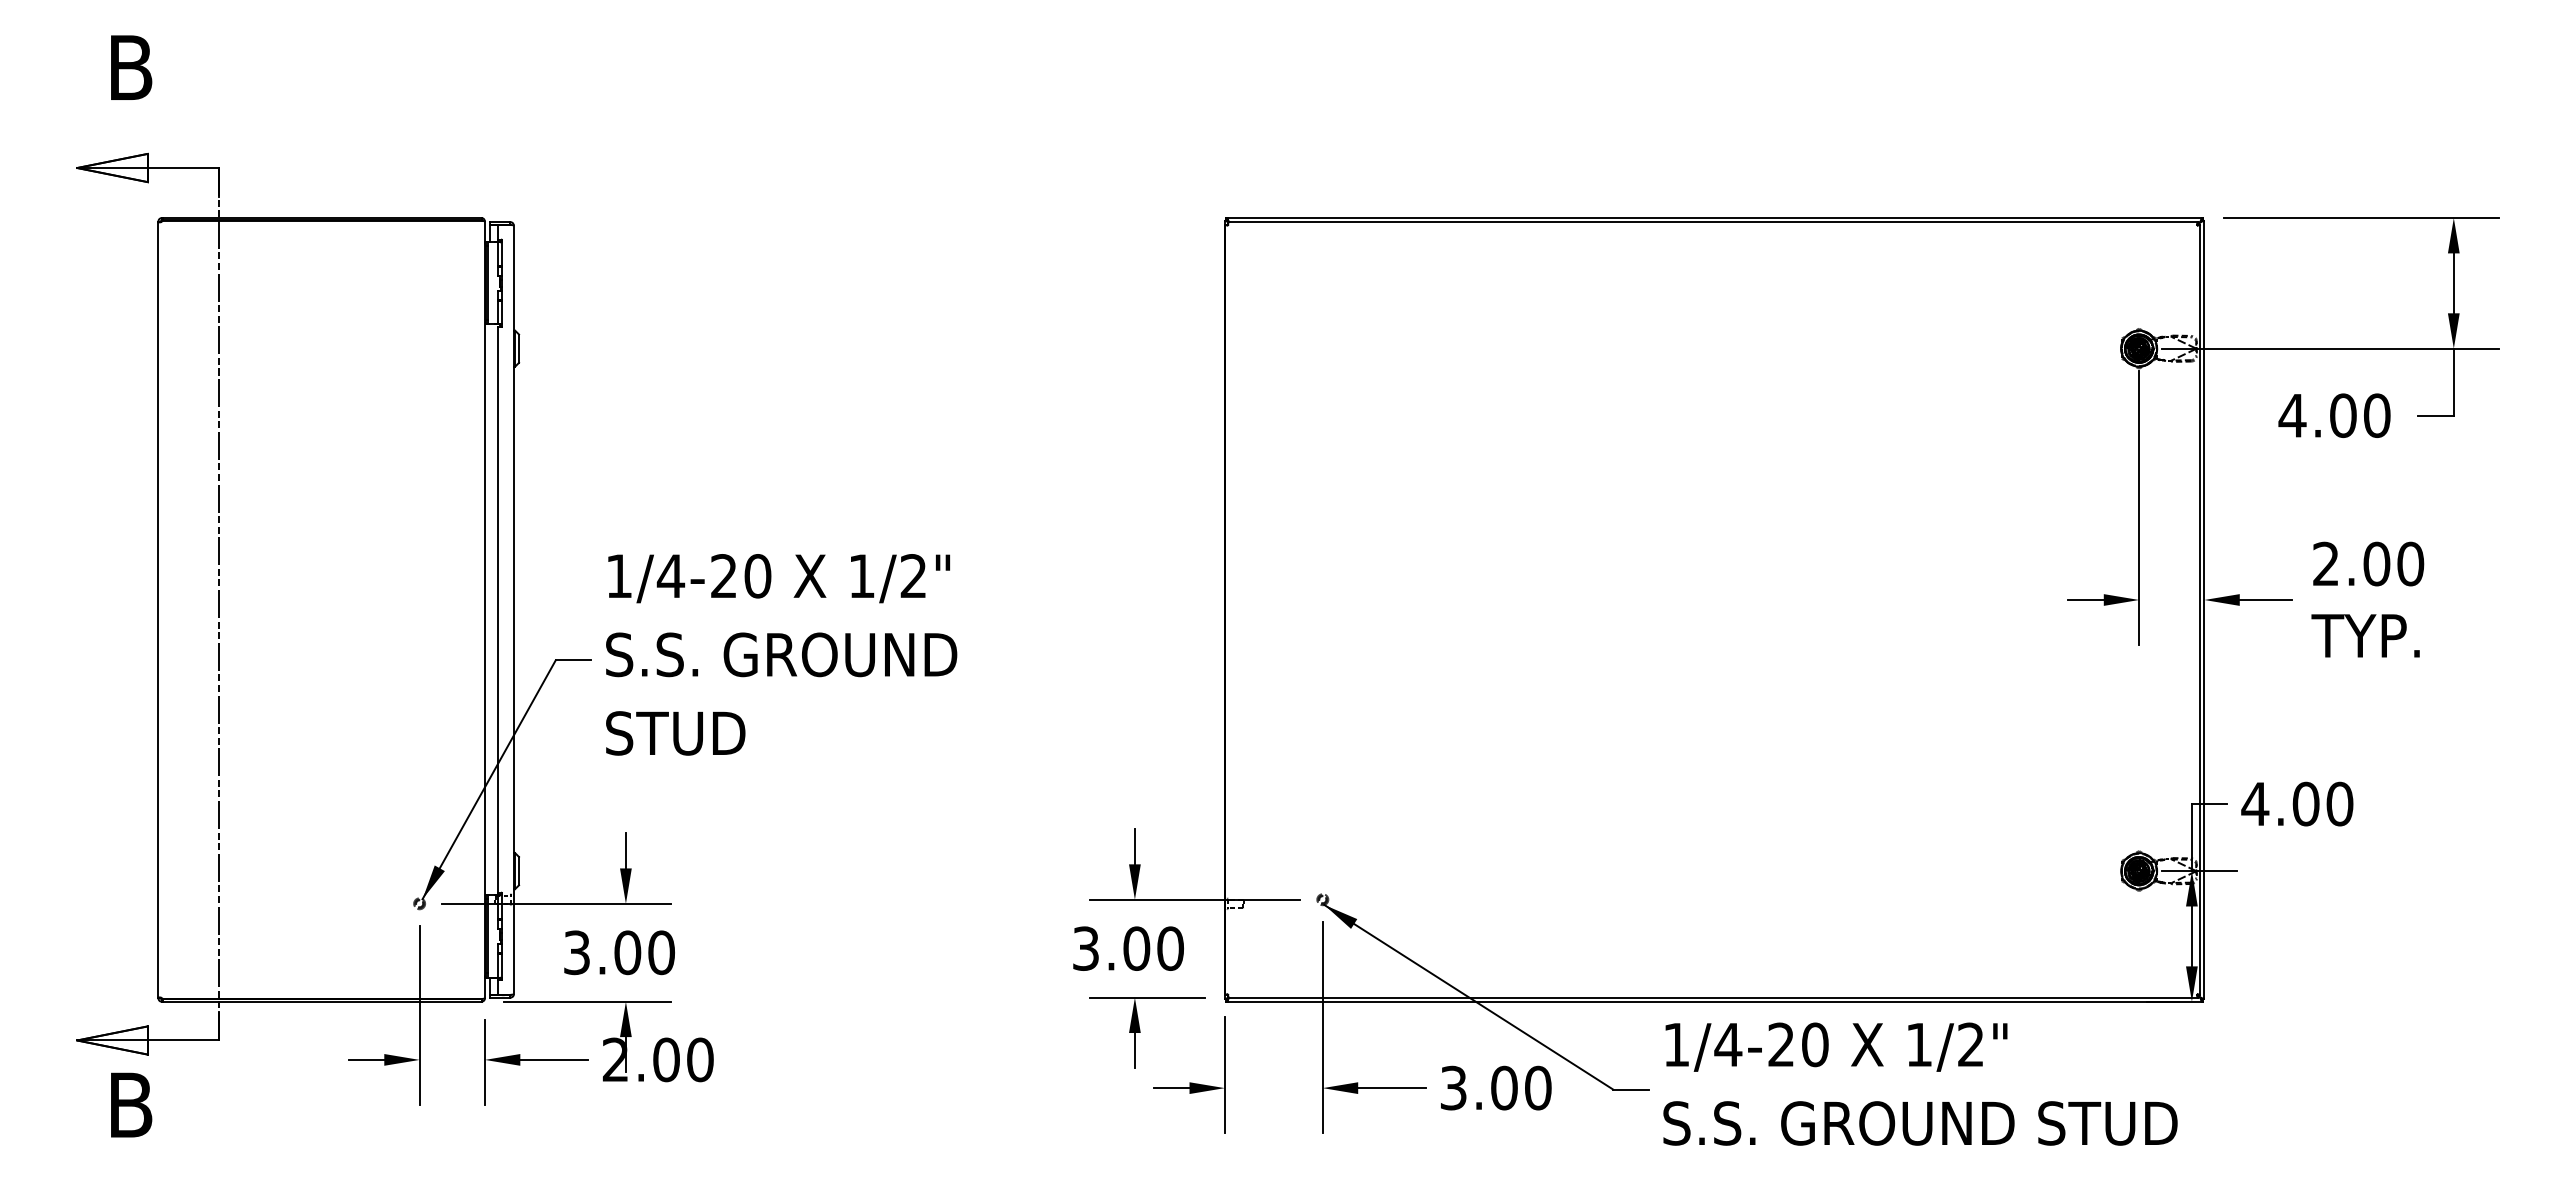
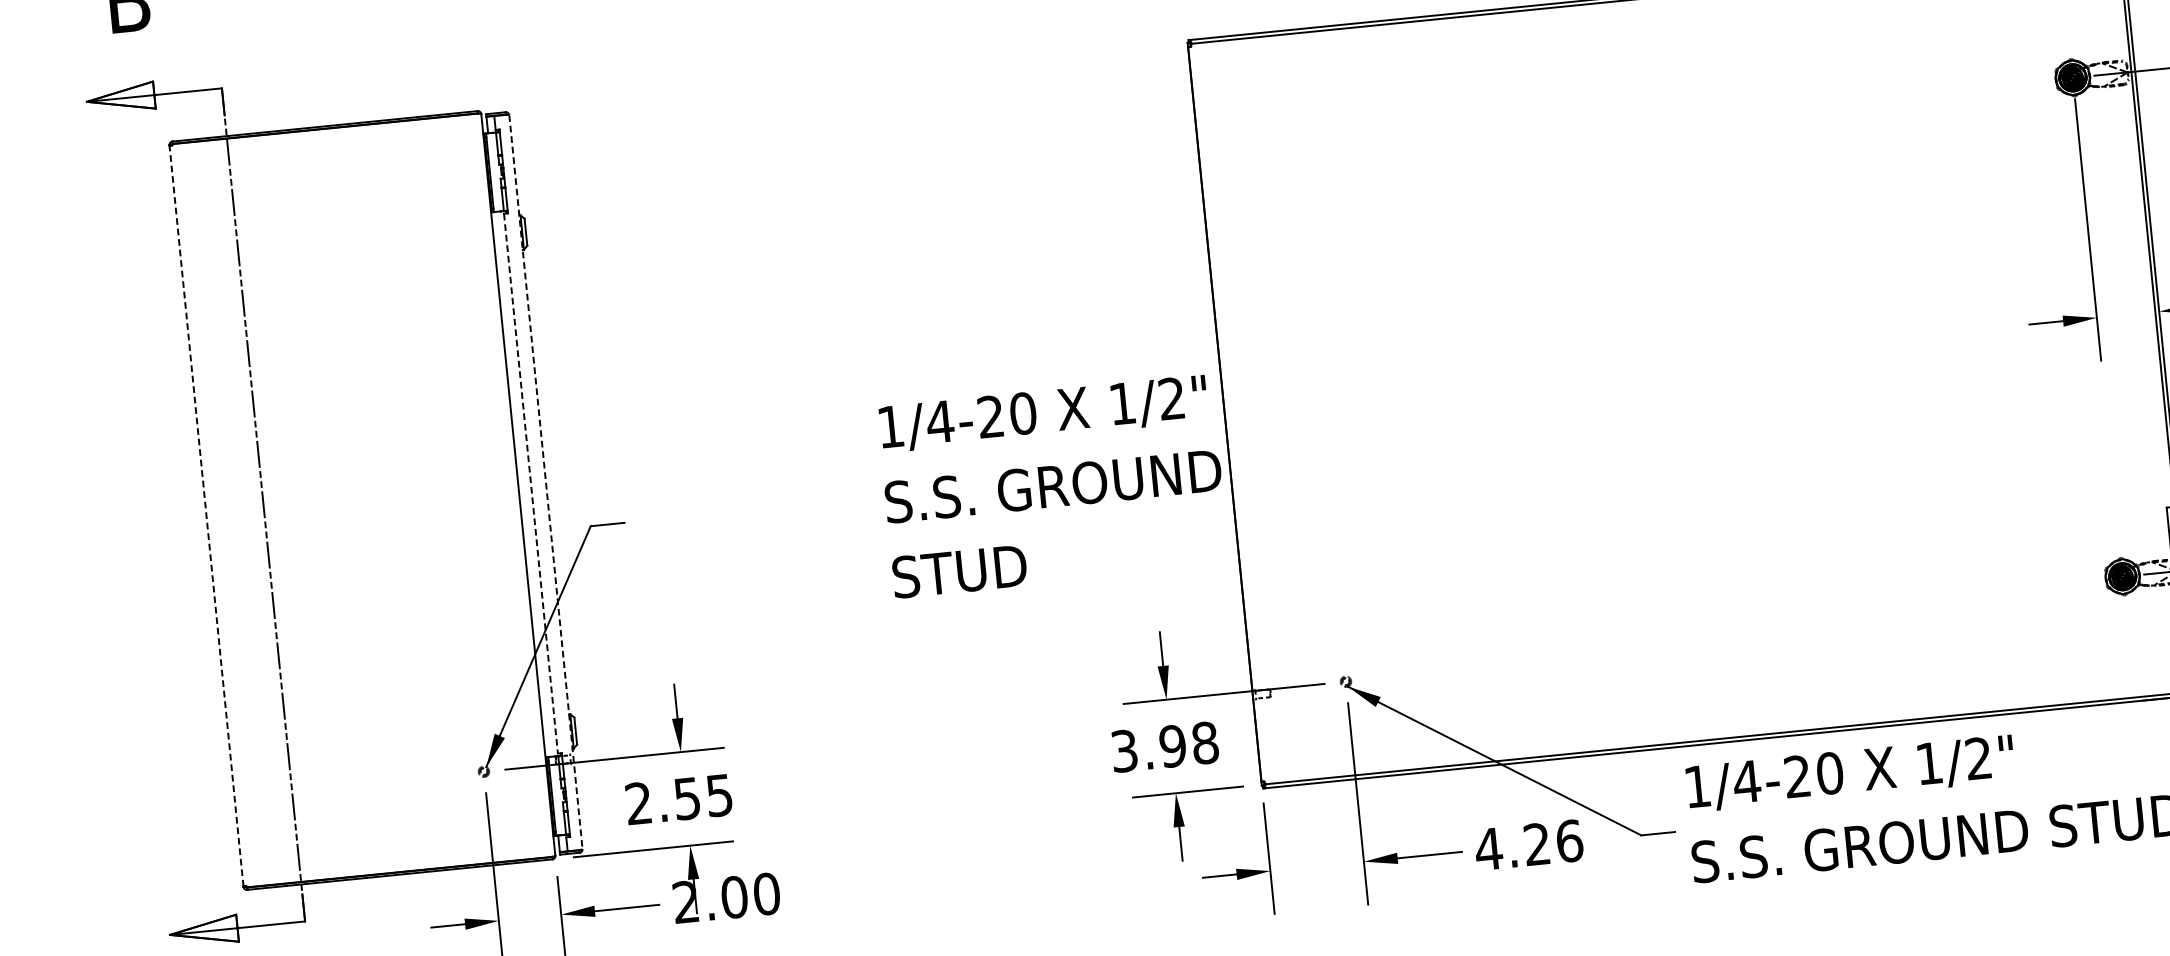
line: (158, 609) -> (206, 515), solid -> dashed
line: (498, 609) -> (531, 483), solid -> dashed
line: (513, 610) -> (545, 482), solid -> dashed
text: (781, 654) -> (1053, 486), moved
text: (1153, 948) -> (1188, 744), 3.00 -> 3.98
text: (619, 952) -> (679, 799), 3.00 -> 2.55
text: (1495, 1087) -> (1528, 844), 3.00 -> 4.26

